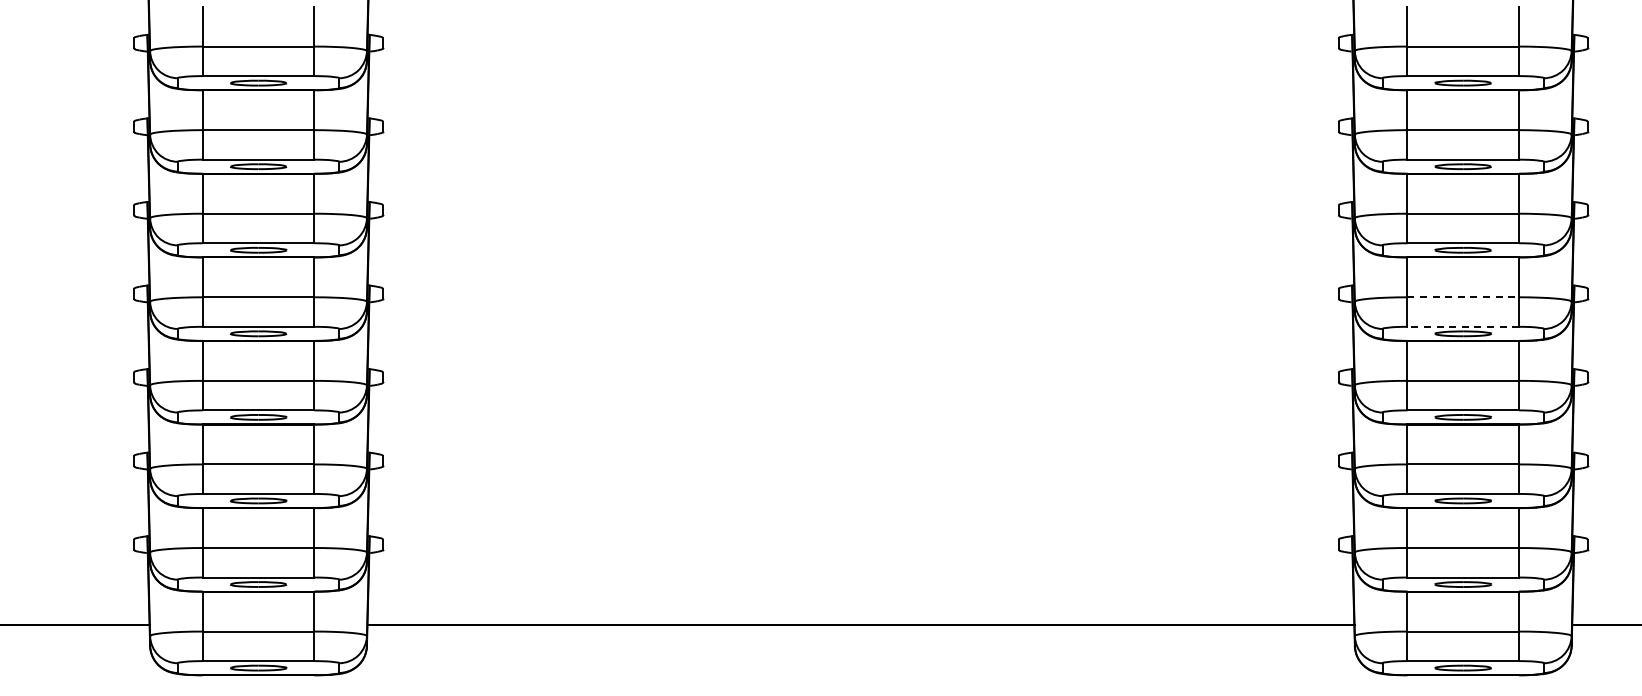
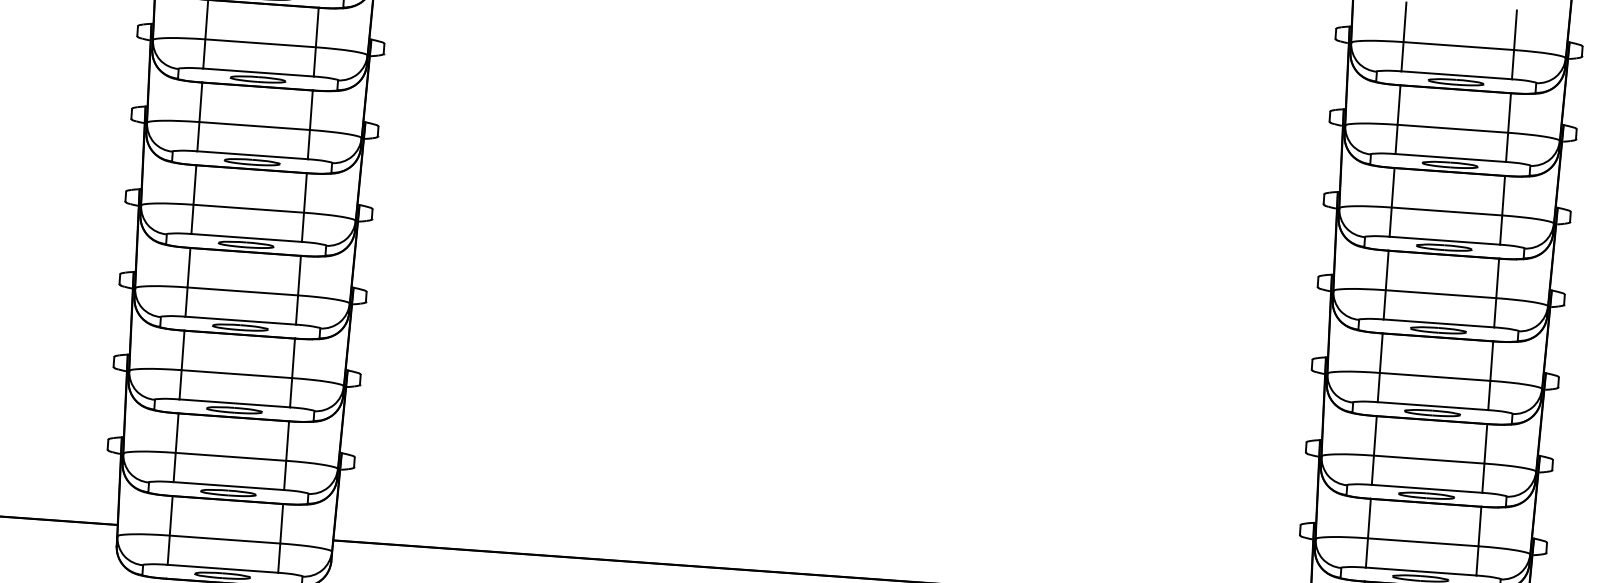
line: (1463, 297) -> (1441, 294), dashed -> solid
line: (1463, 326) -> (1439, 323), dashed -> solid

